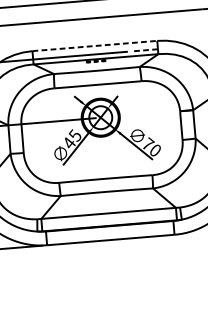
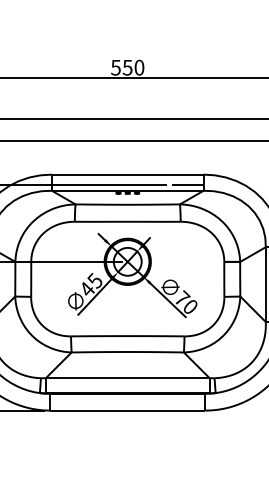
line: (94, 45) -> (127, 174), dashed -> solid
line: (144, 50) -> (187, 184), dashed -> solid

